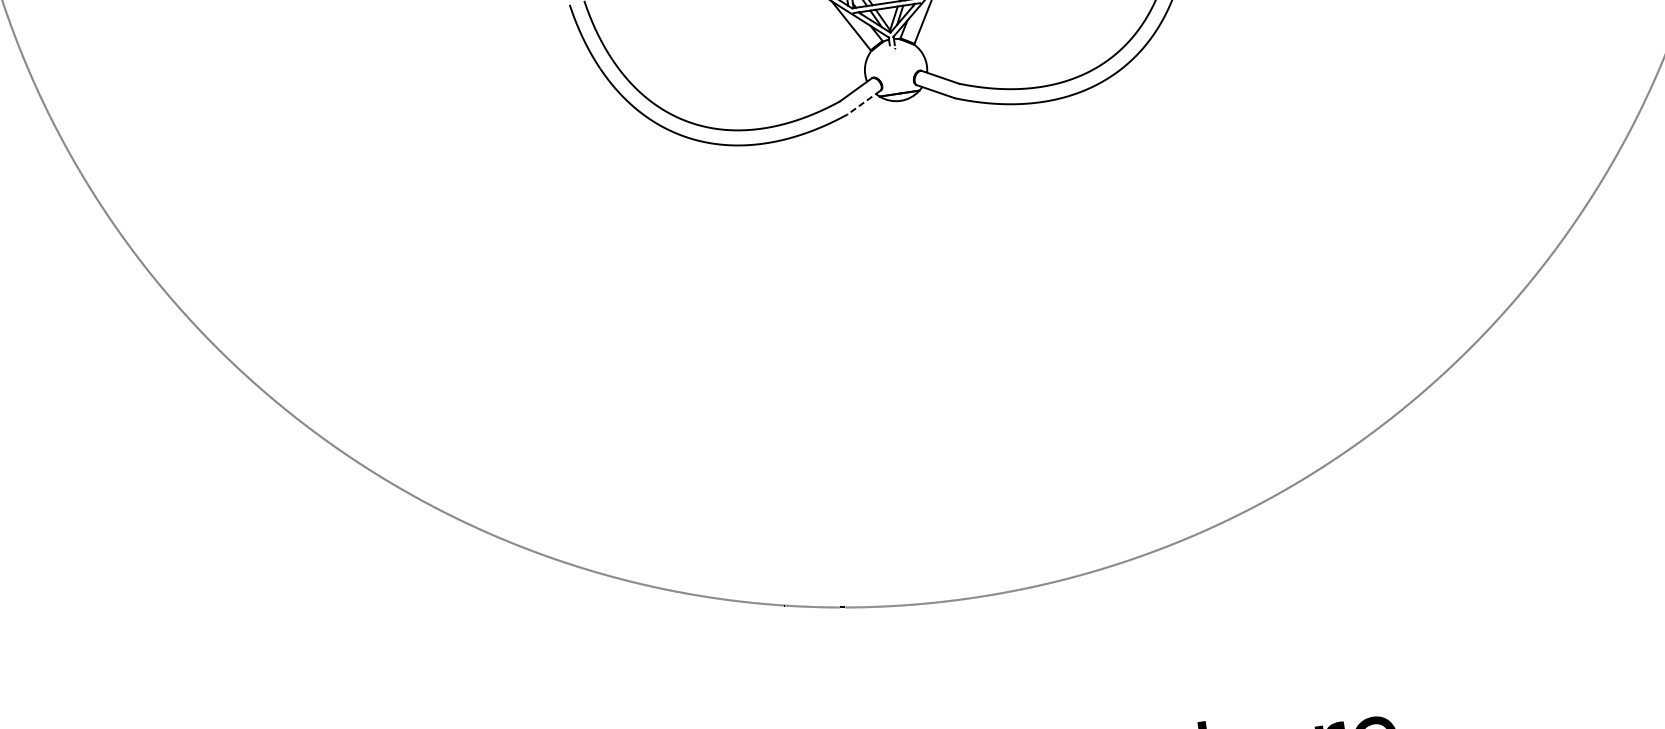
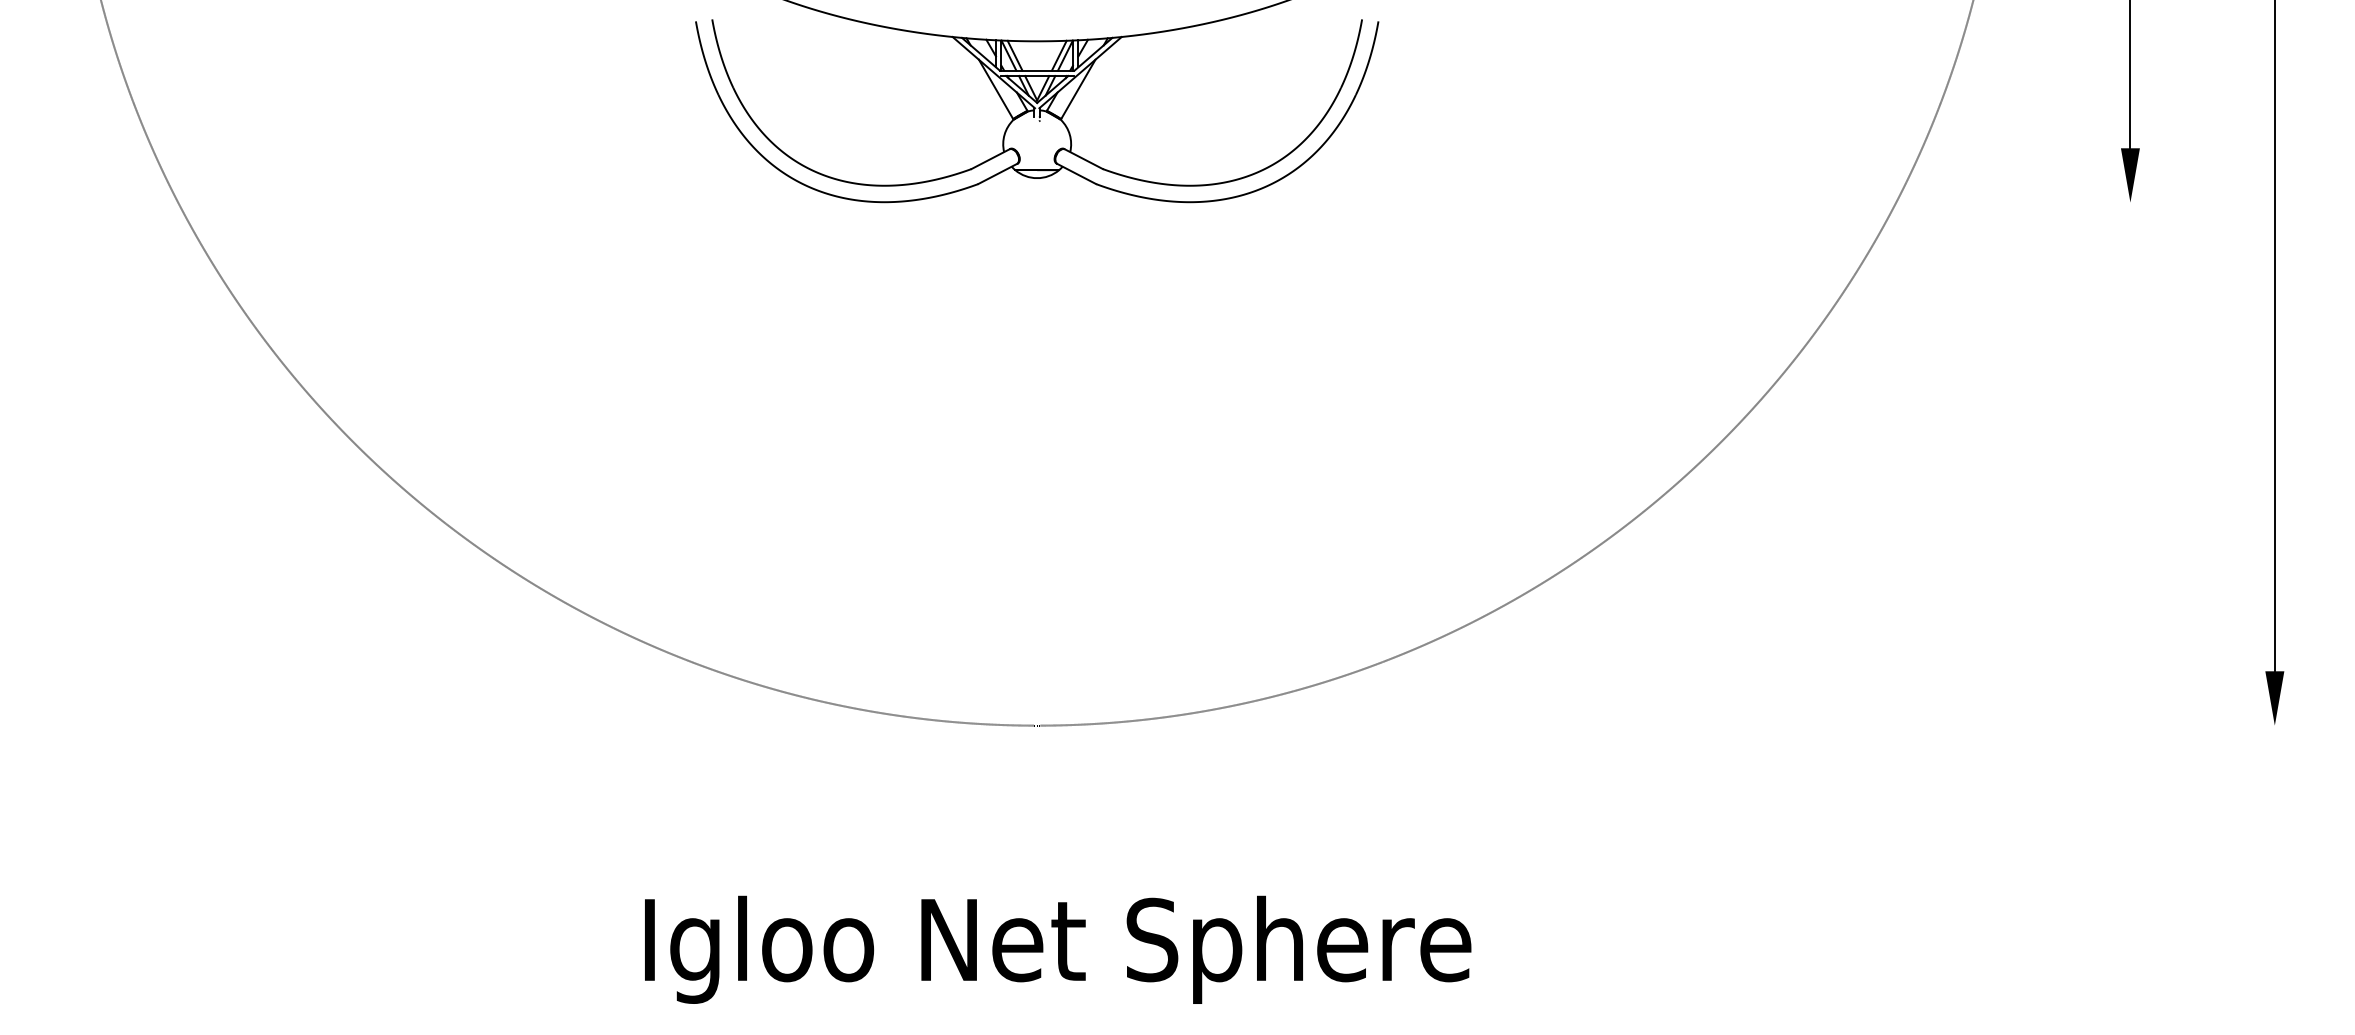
line: (864, 102) -> (997, 174), dashed -> solid

